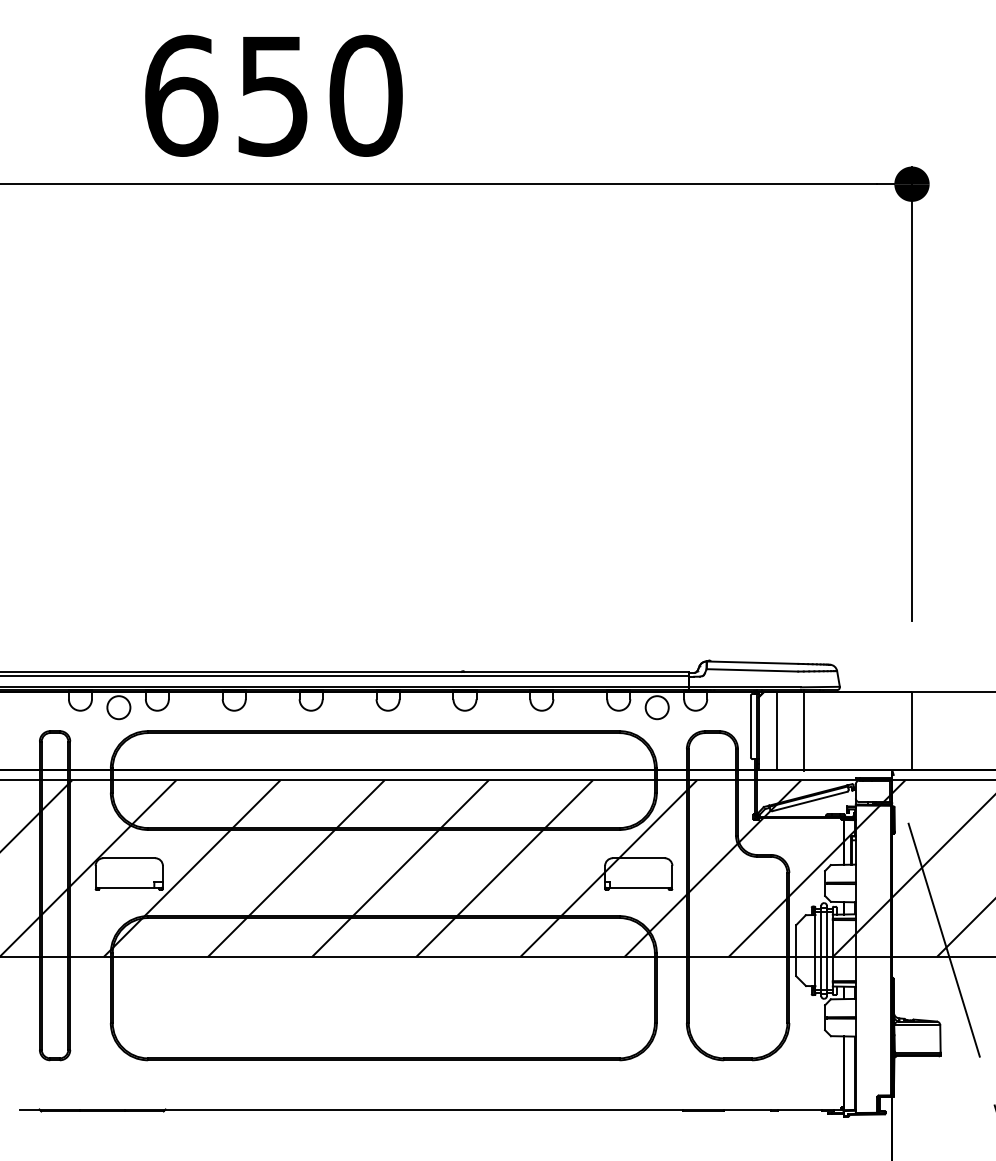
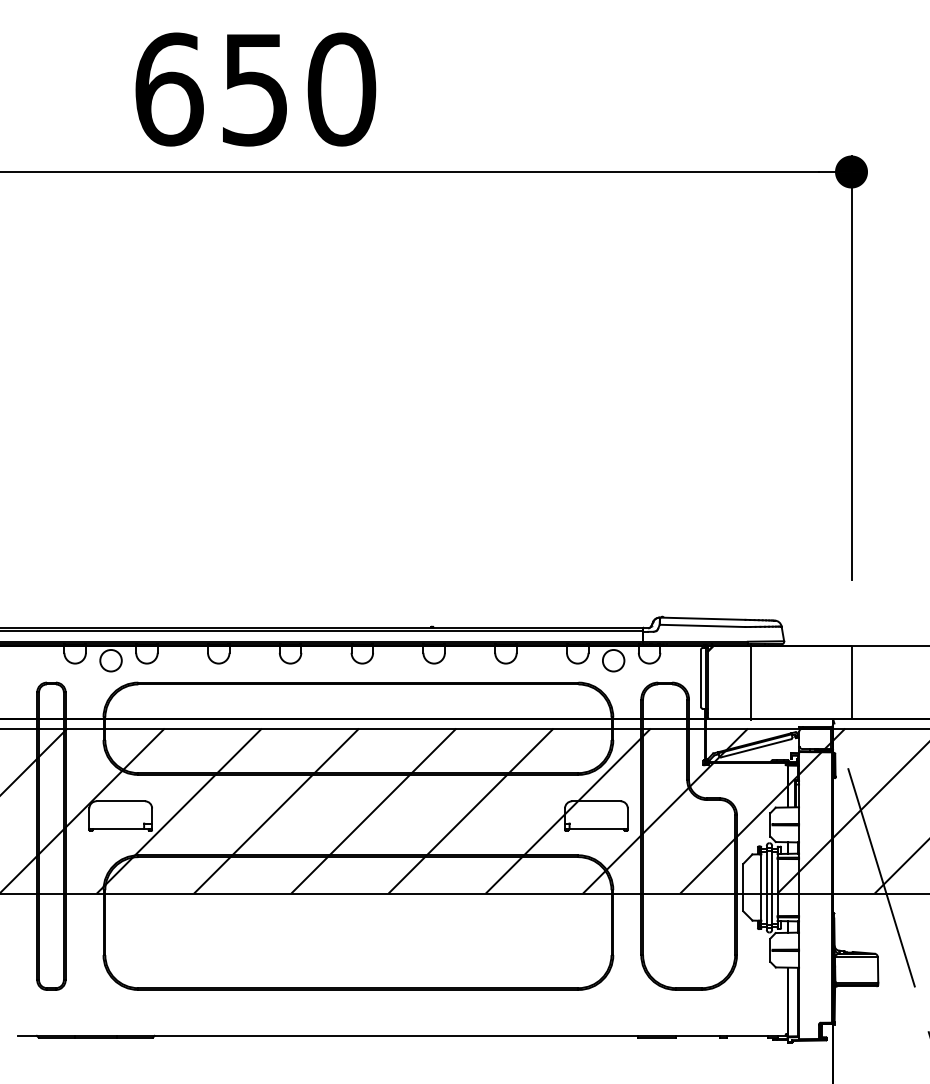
line: (777, 730) -> (725, 682), removed

